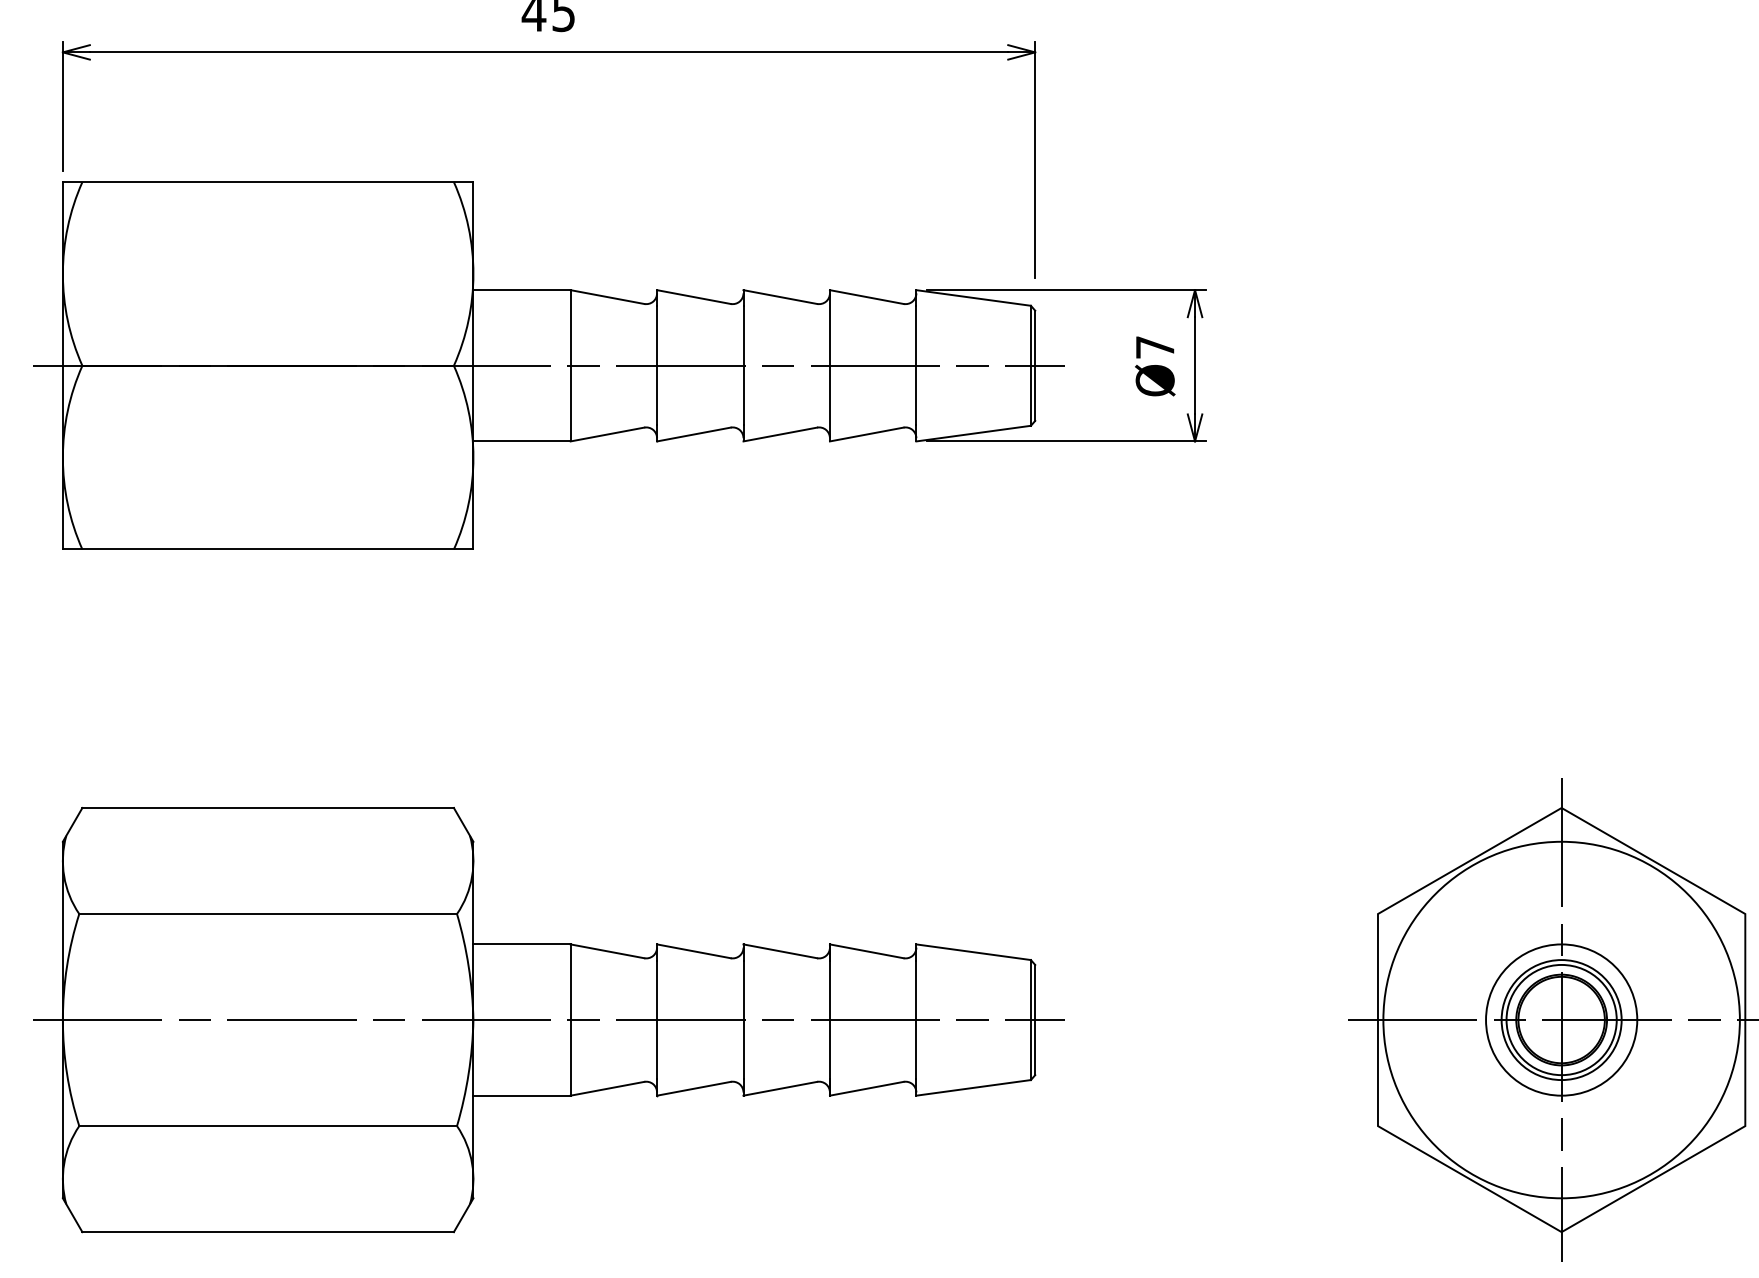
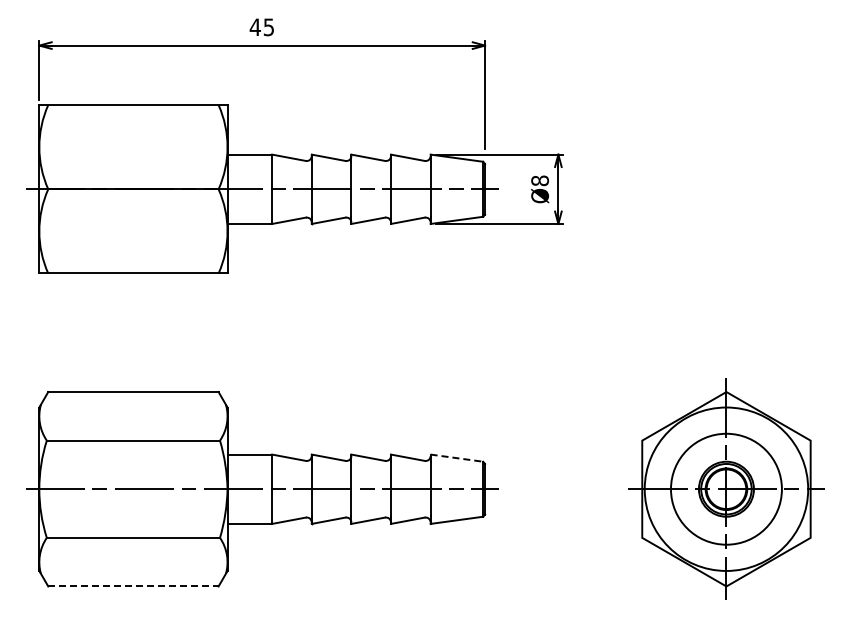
text: (1156, 346) -> (540, 180), Ø7 -> Ø8
line: (972, 952) -> (456, 458), solid -> dashed
circle: (1561, 1018) -> (726, 488), size x1.6
line: (268, 1232) -> (133, 586), solid -> dashed

